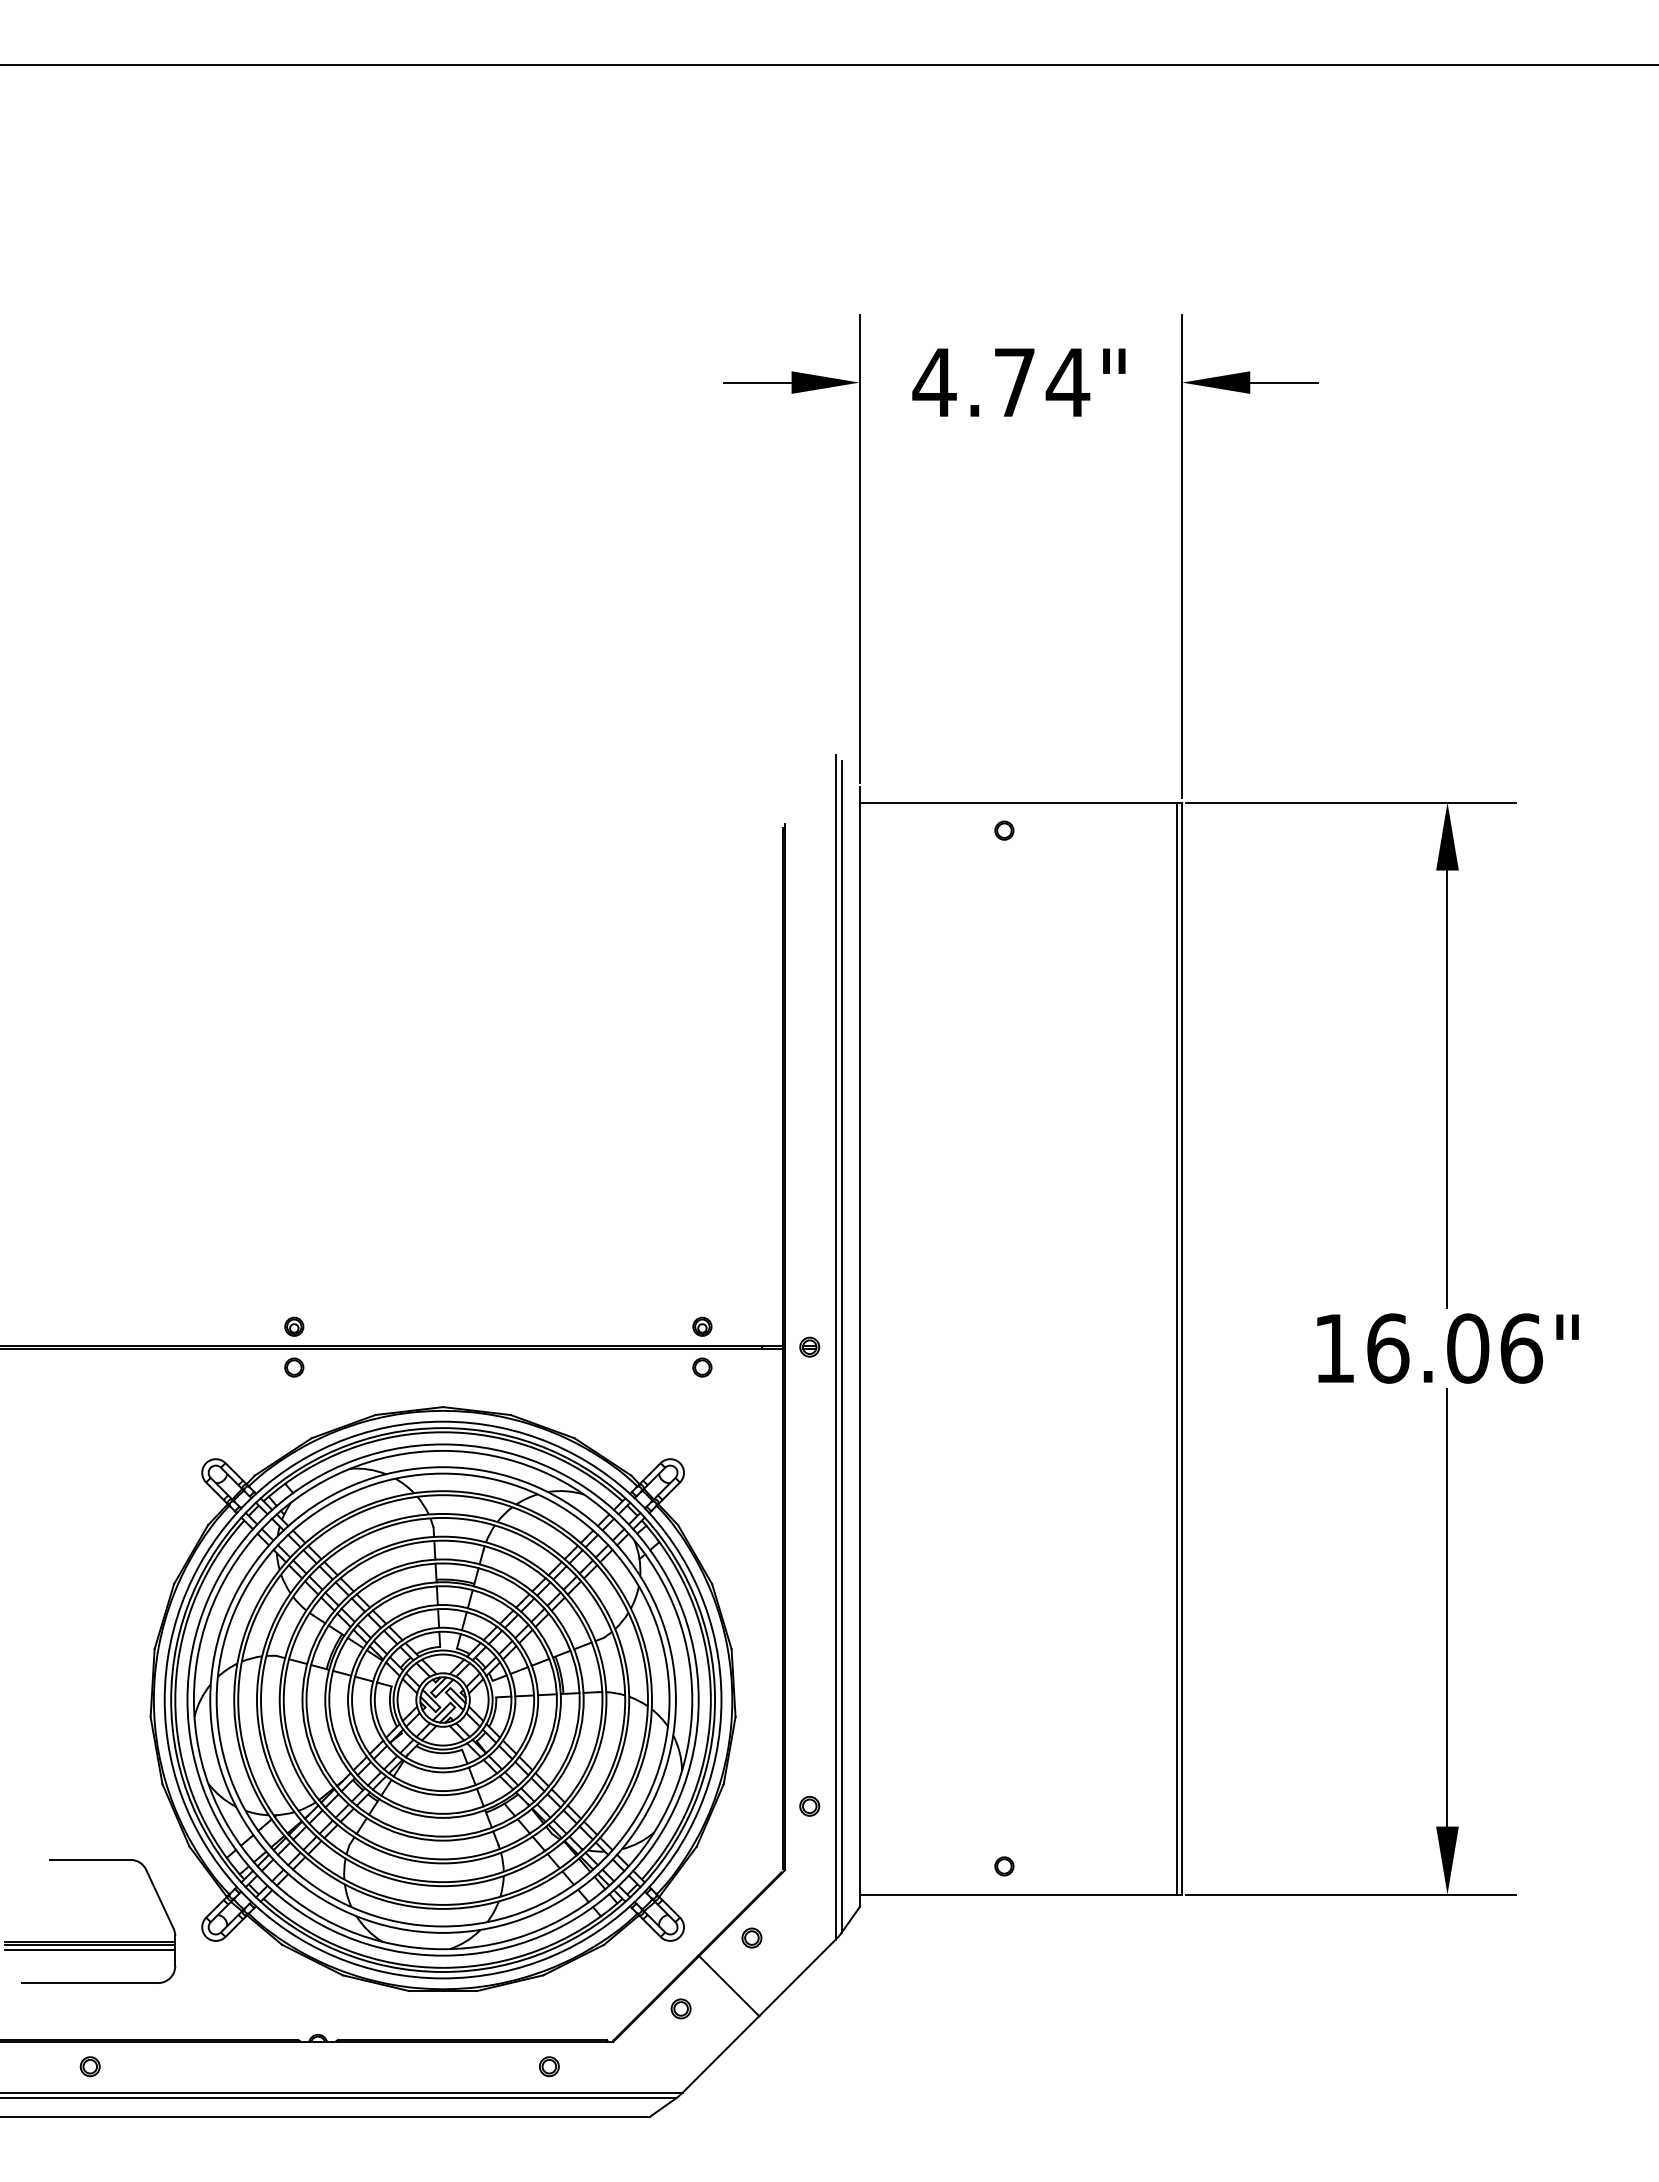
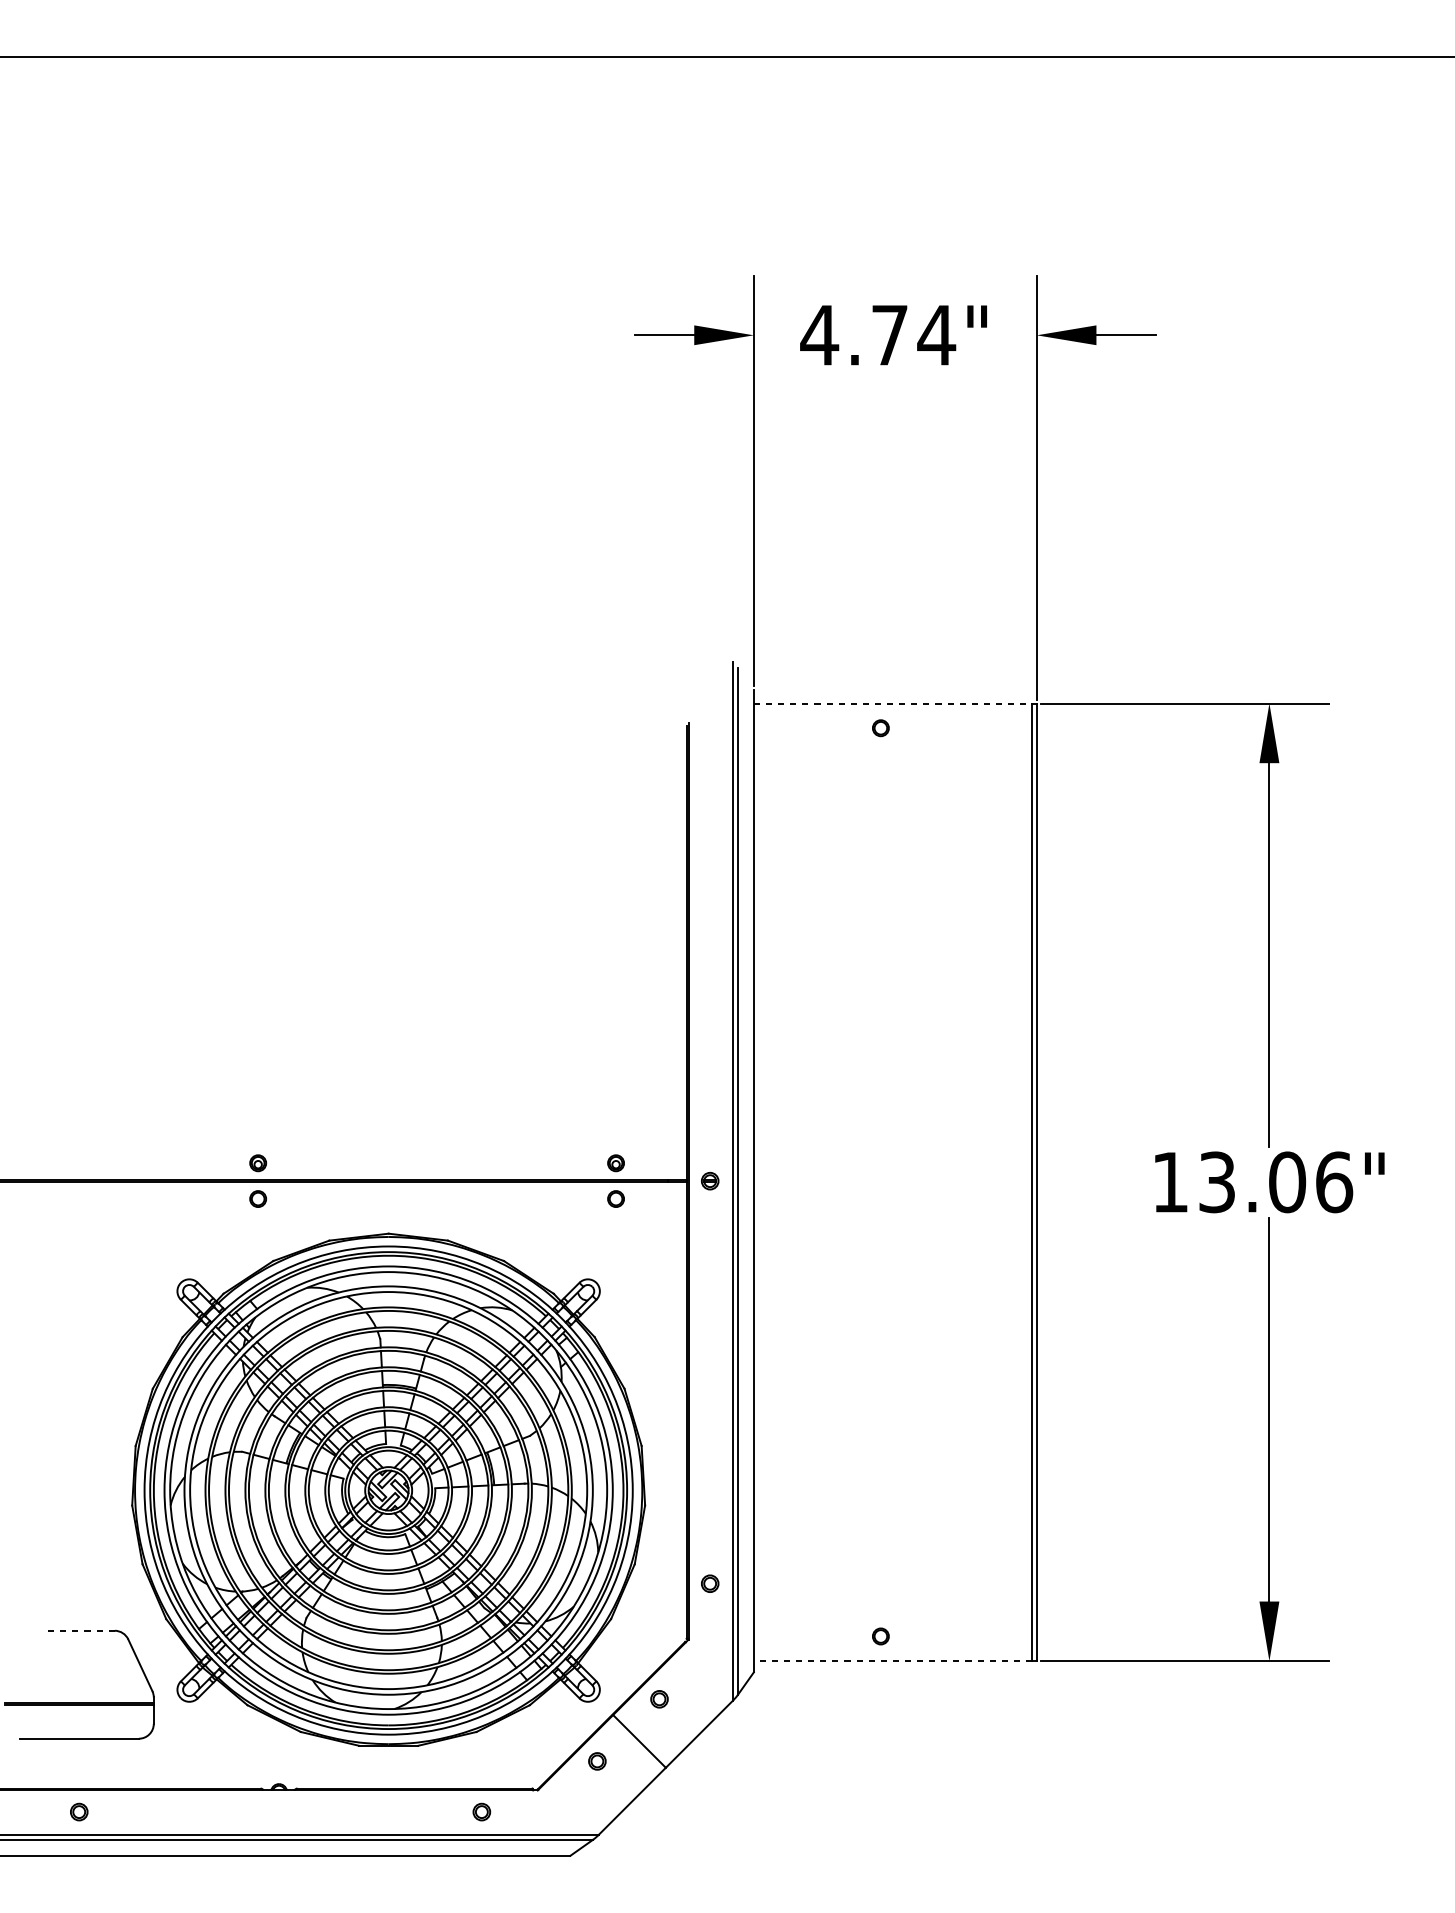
line: (1018, 802) -> (893, 703), solid -> dashed
text: (1388, 1348) -> (1217, 1182), 16.06" -> 13.06"
line: (89, 1859) -> (78, 1630), solid -> dashed
line: (1018, 1894) -> (893, 1661), solid -> dashed
line: (90, 1950) -> (79, 1710), removed

